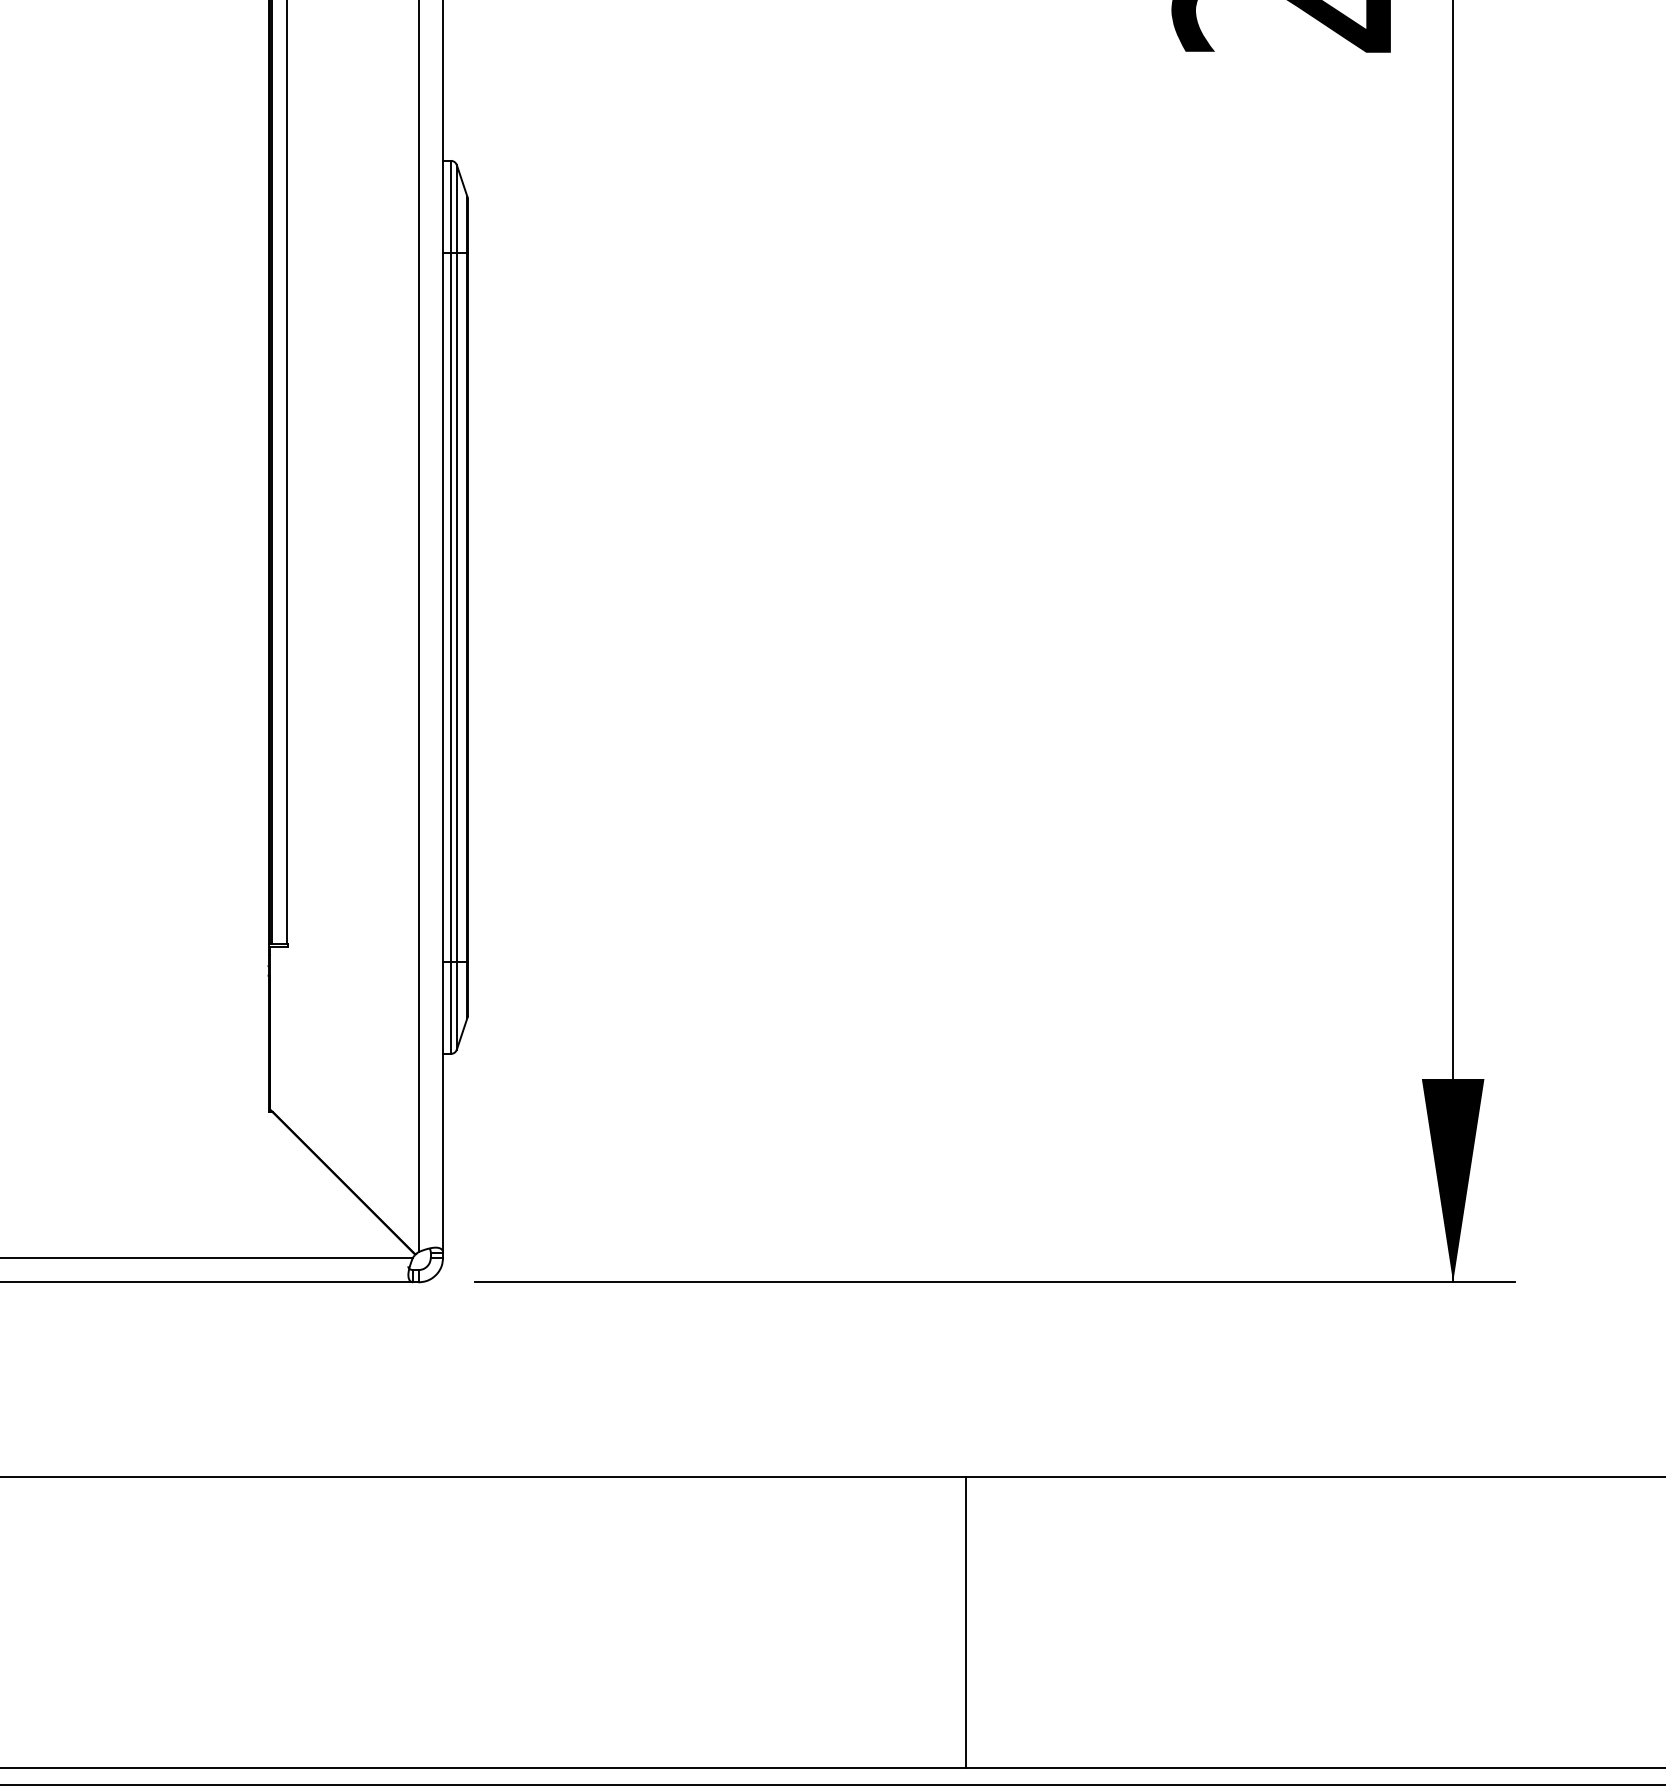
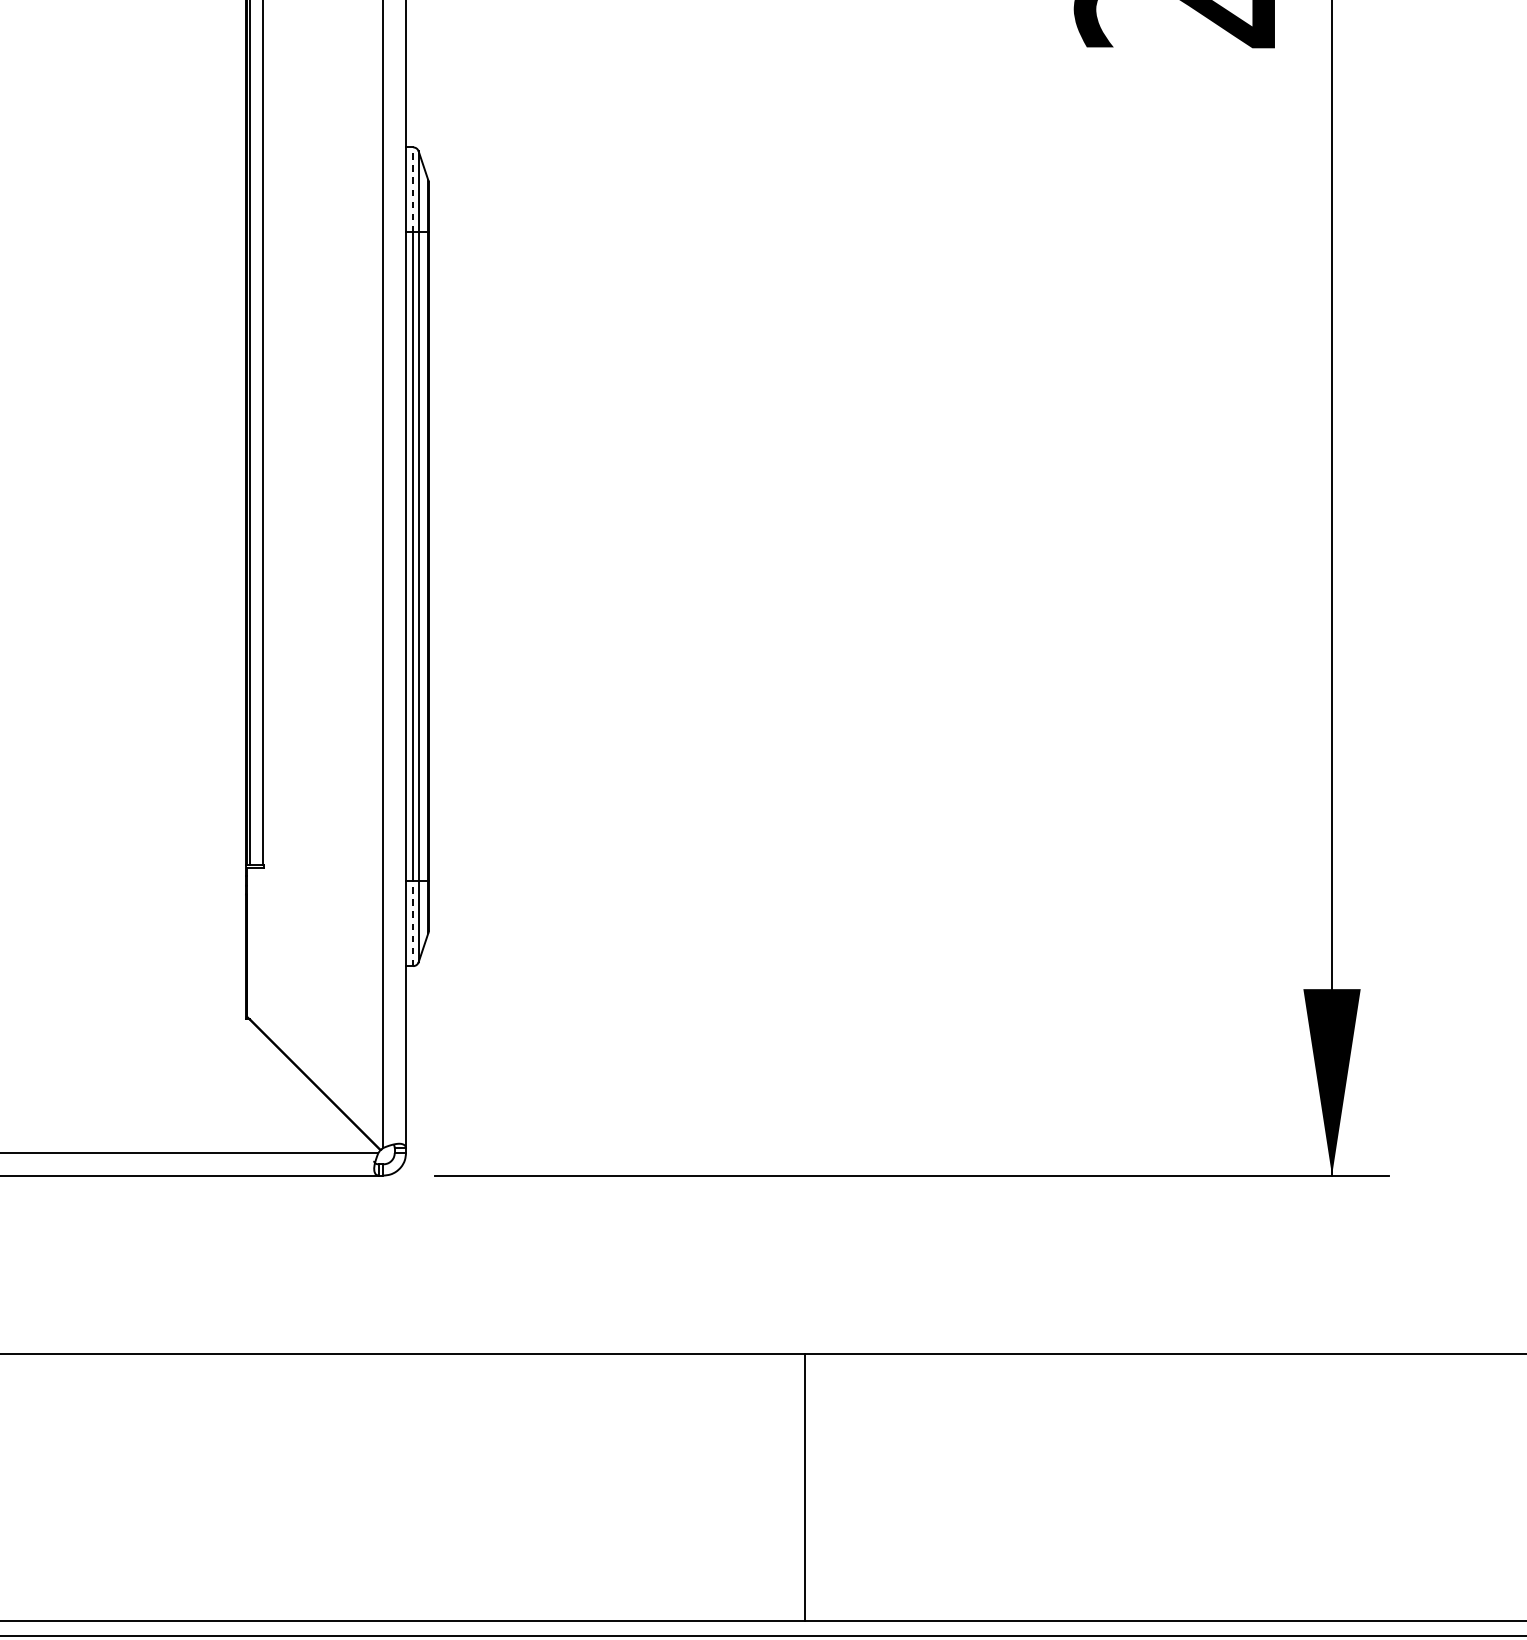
line: (451, 206) -> (413, 189), solid -> dashed
line: (451, 1007) -> (413, 923), solid -> dashed
line: (965, 1622) -> (805, 1487), moved

